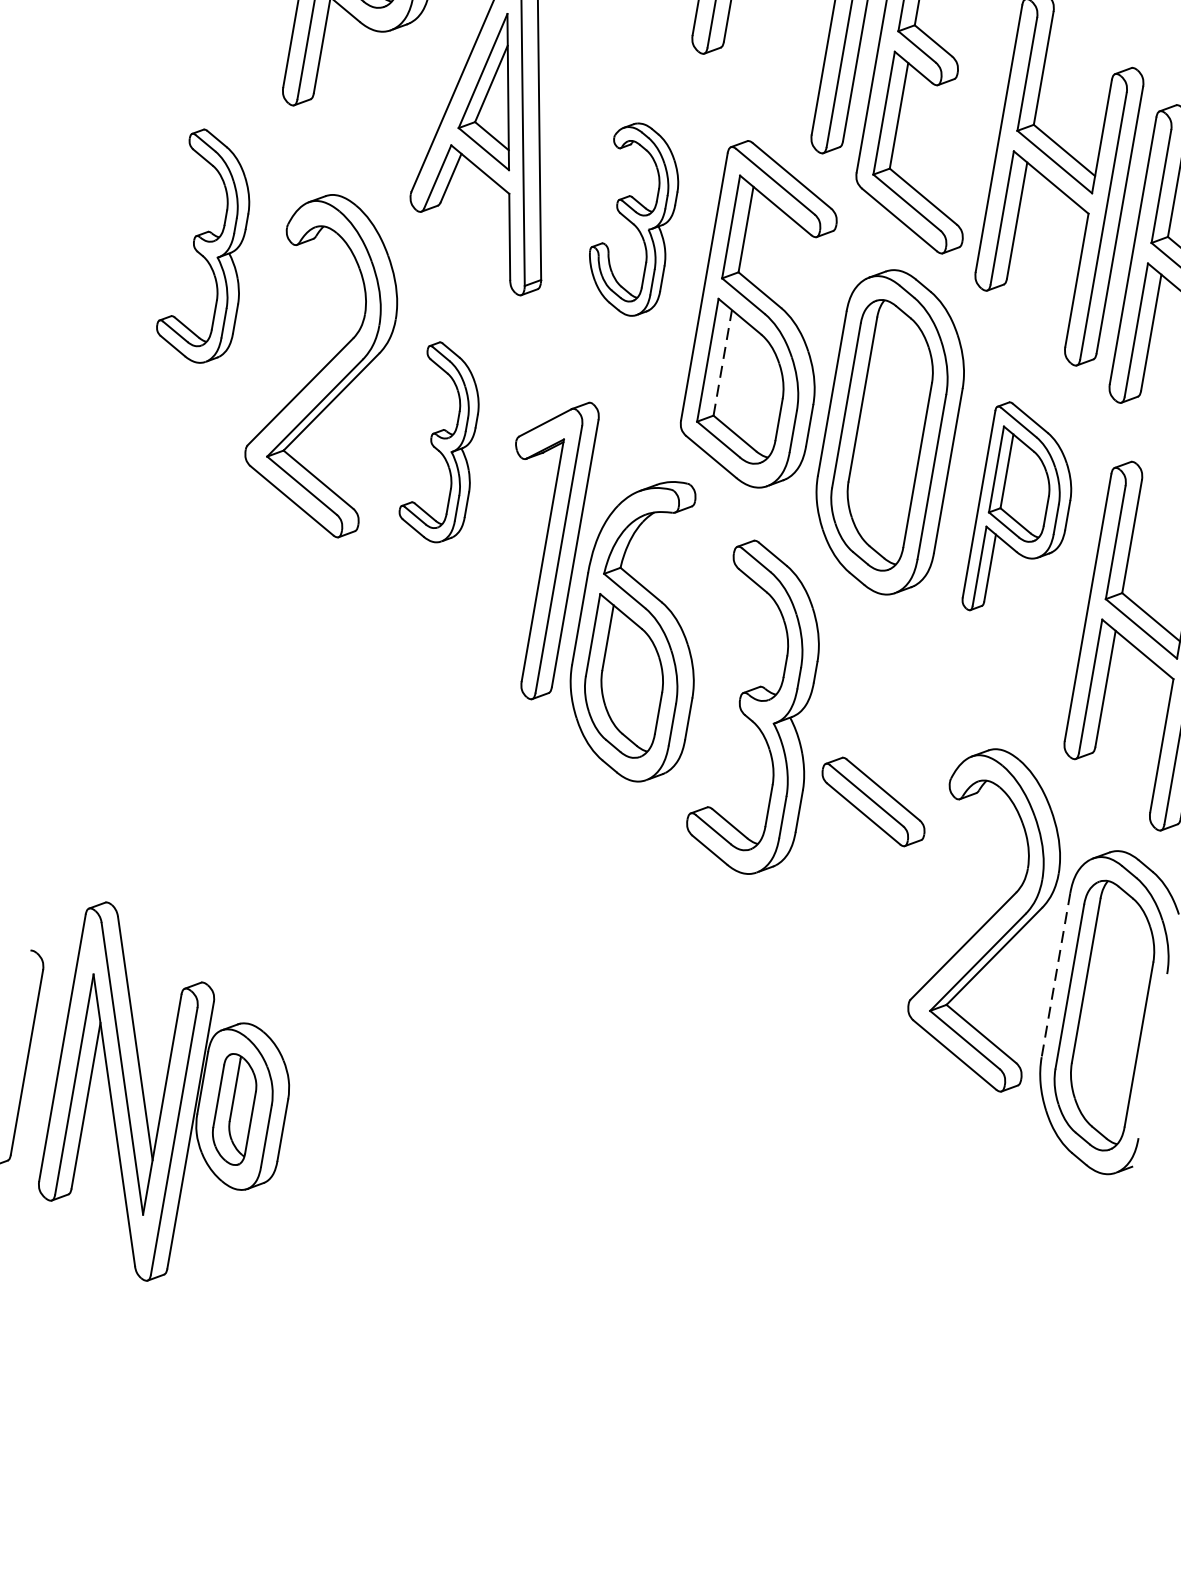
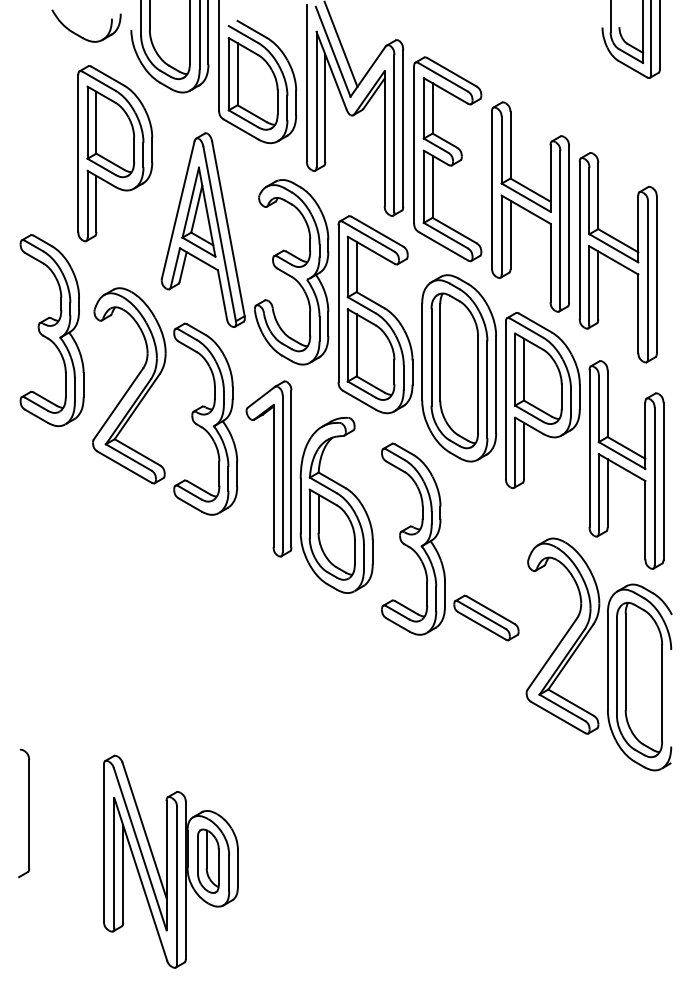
part: (633, 219) -> (291, 272), size x1.67
part: (208, 246) -> (51, 330), size x1.43
line: (722, 361) -> (356, 344), dashed -> solid
part: (444, 442) -> (205, 418), size x1.67
part: (1022, 511) -> (542, 400), size x1.43
part: (873, 801) -> (486, 617), moved
line: (1055, 976) -> (607, 662), dashed -> solid
part: (170, 1098) -> (170, 861), moved

